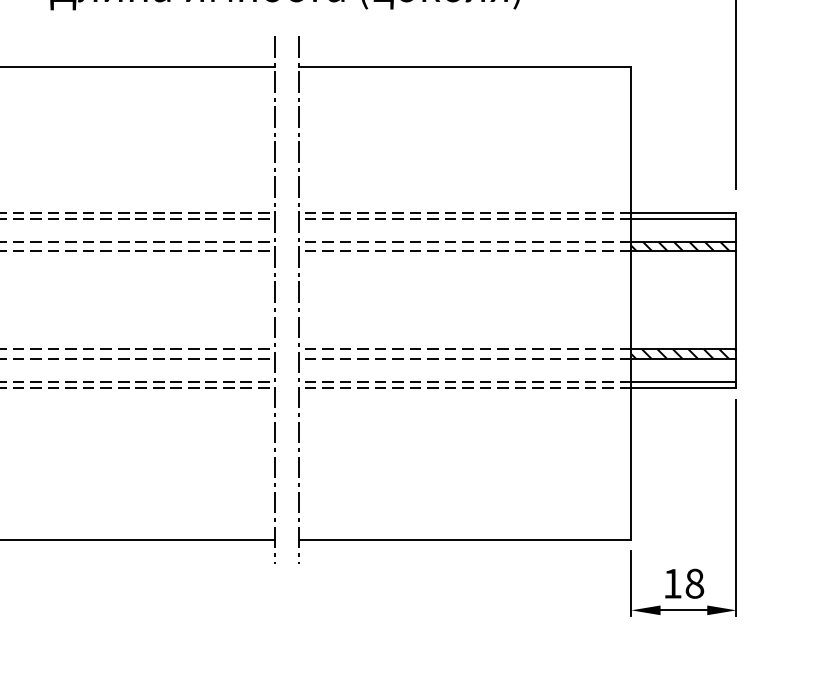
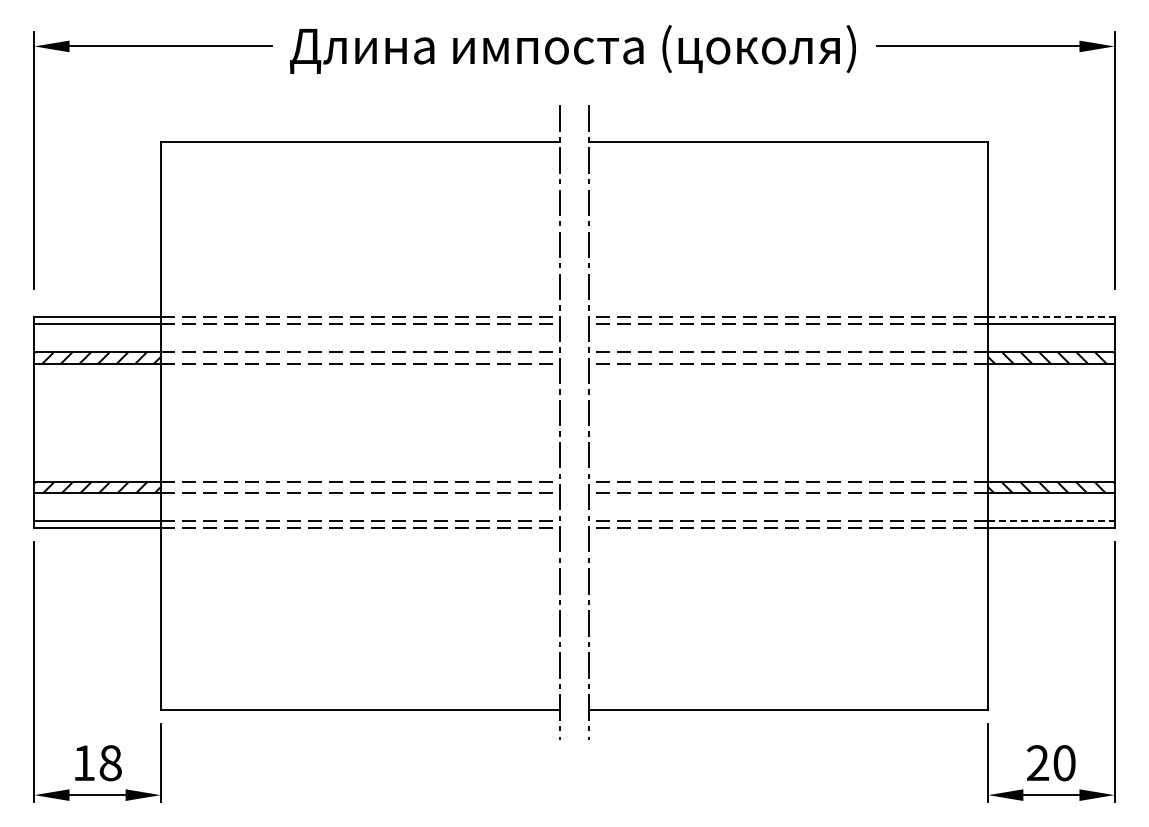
line: (683, 212) -> (1051, 317), solid -> dashed
line: (683, 381) -> (1051, 520), solid -> dashed
text: (683, 584) -> (1051, 763), 18 -> 20

